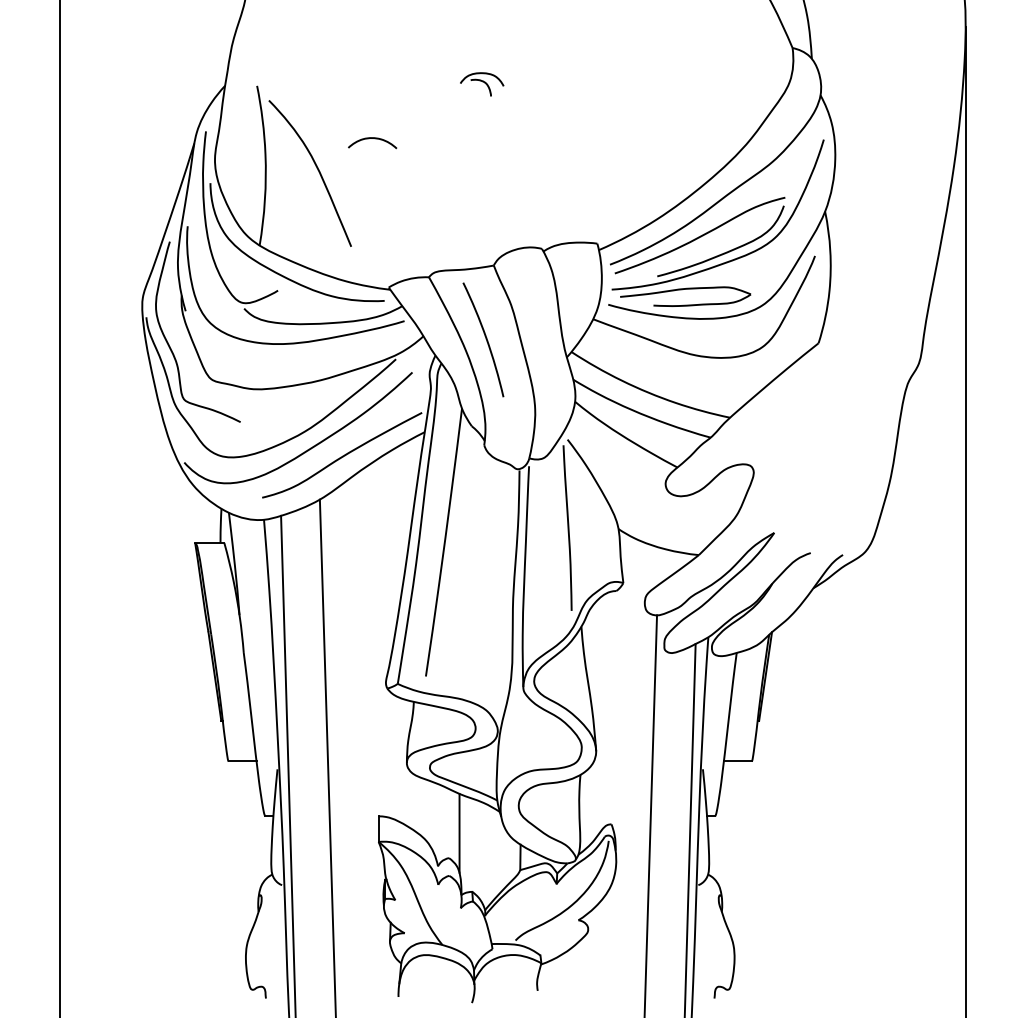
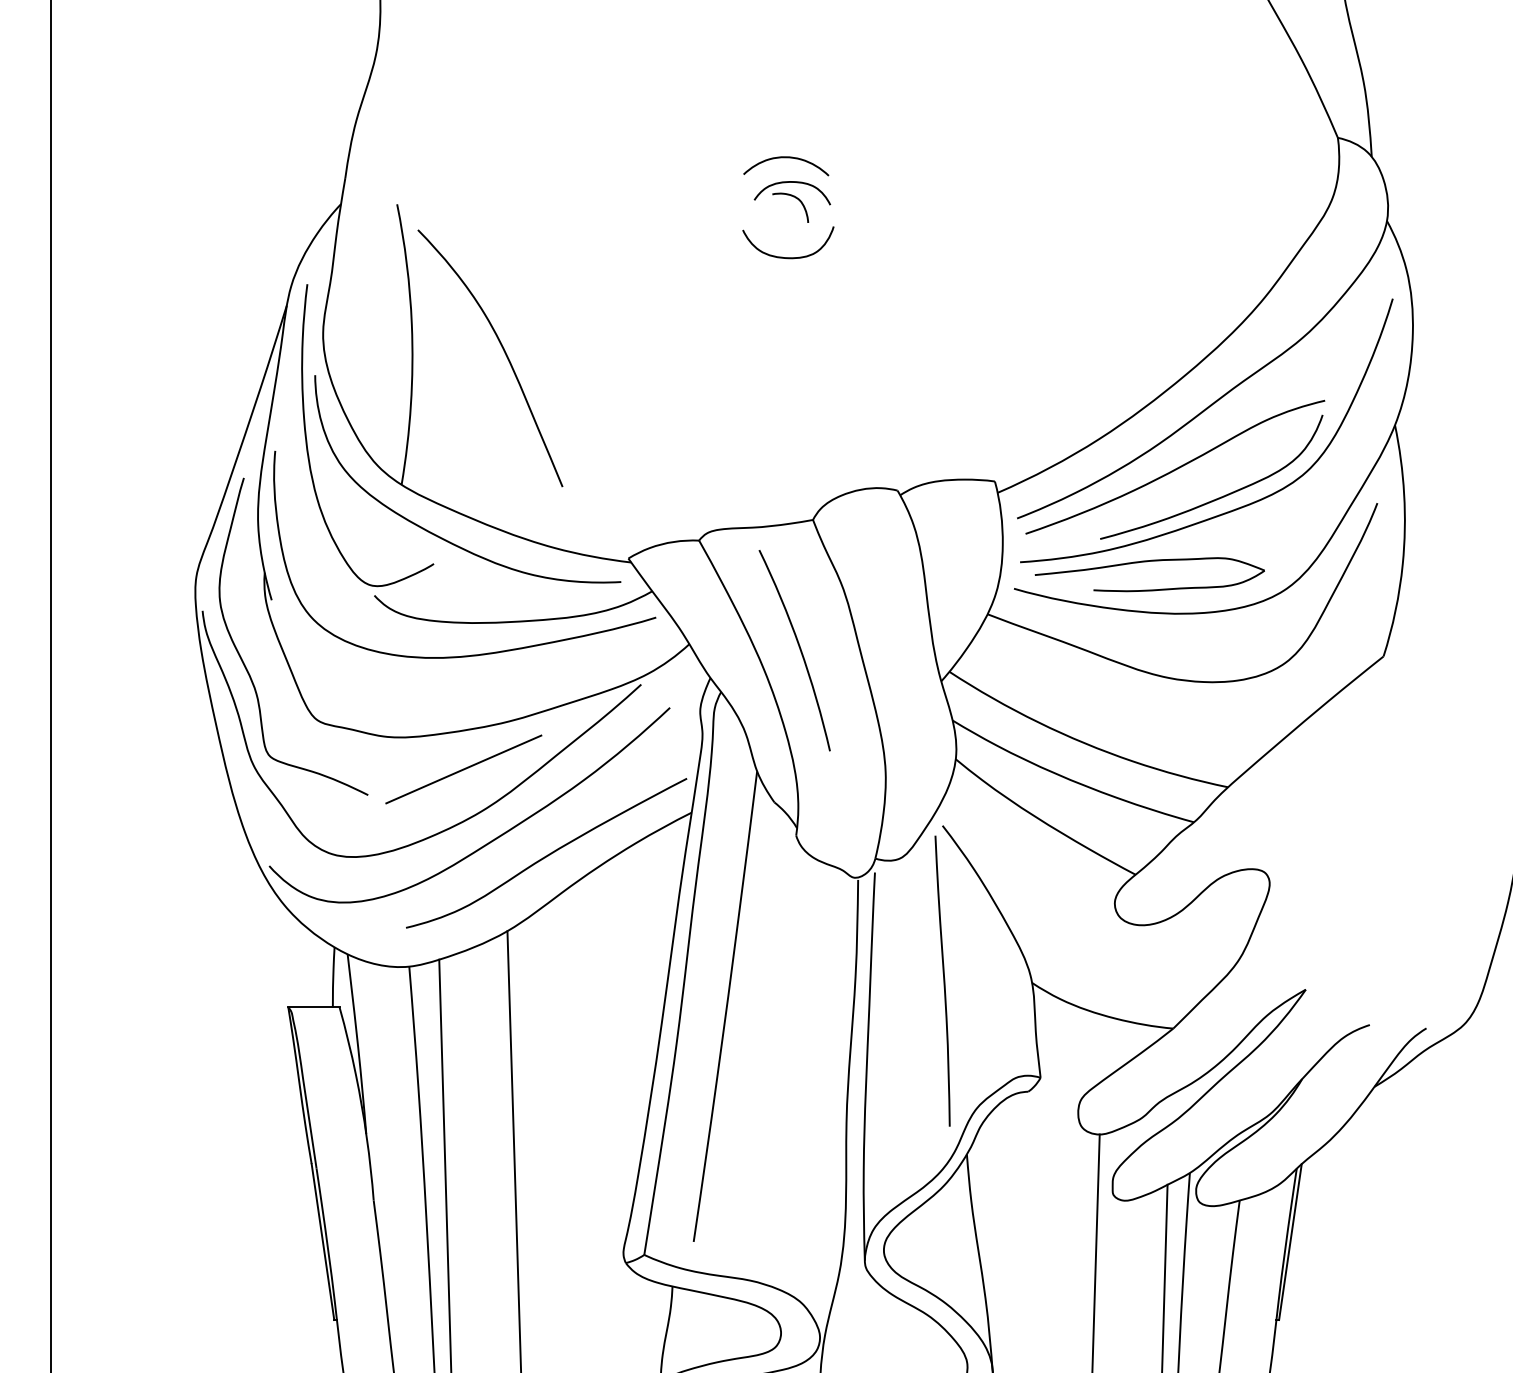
curve: (479, 115) -> (787, 256), added
curve: (374, 139) -> (789, 159), moved
line: (294, 407) -> (462, 769), added

